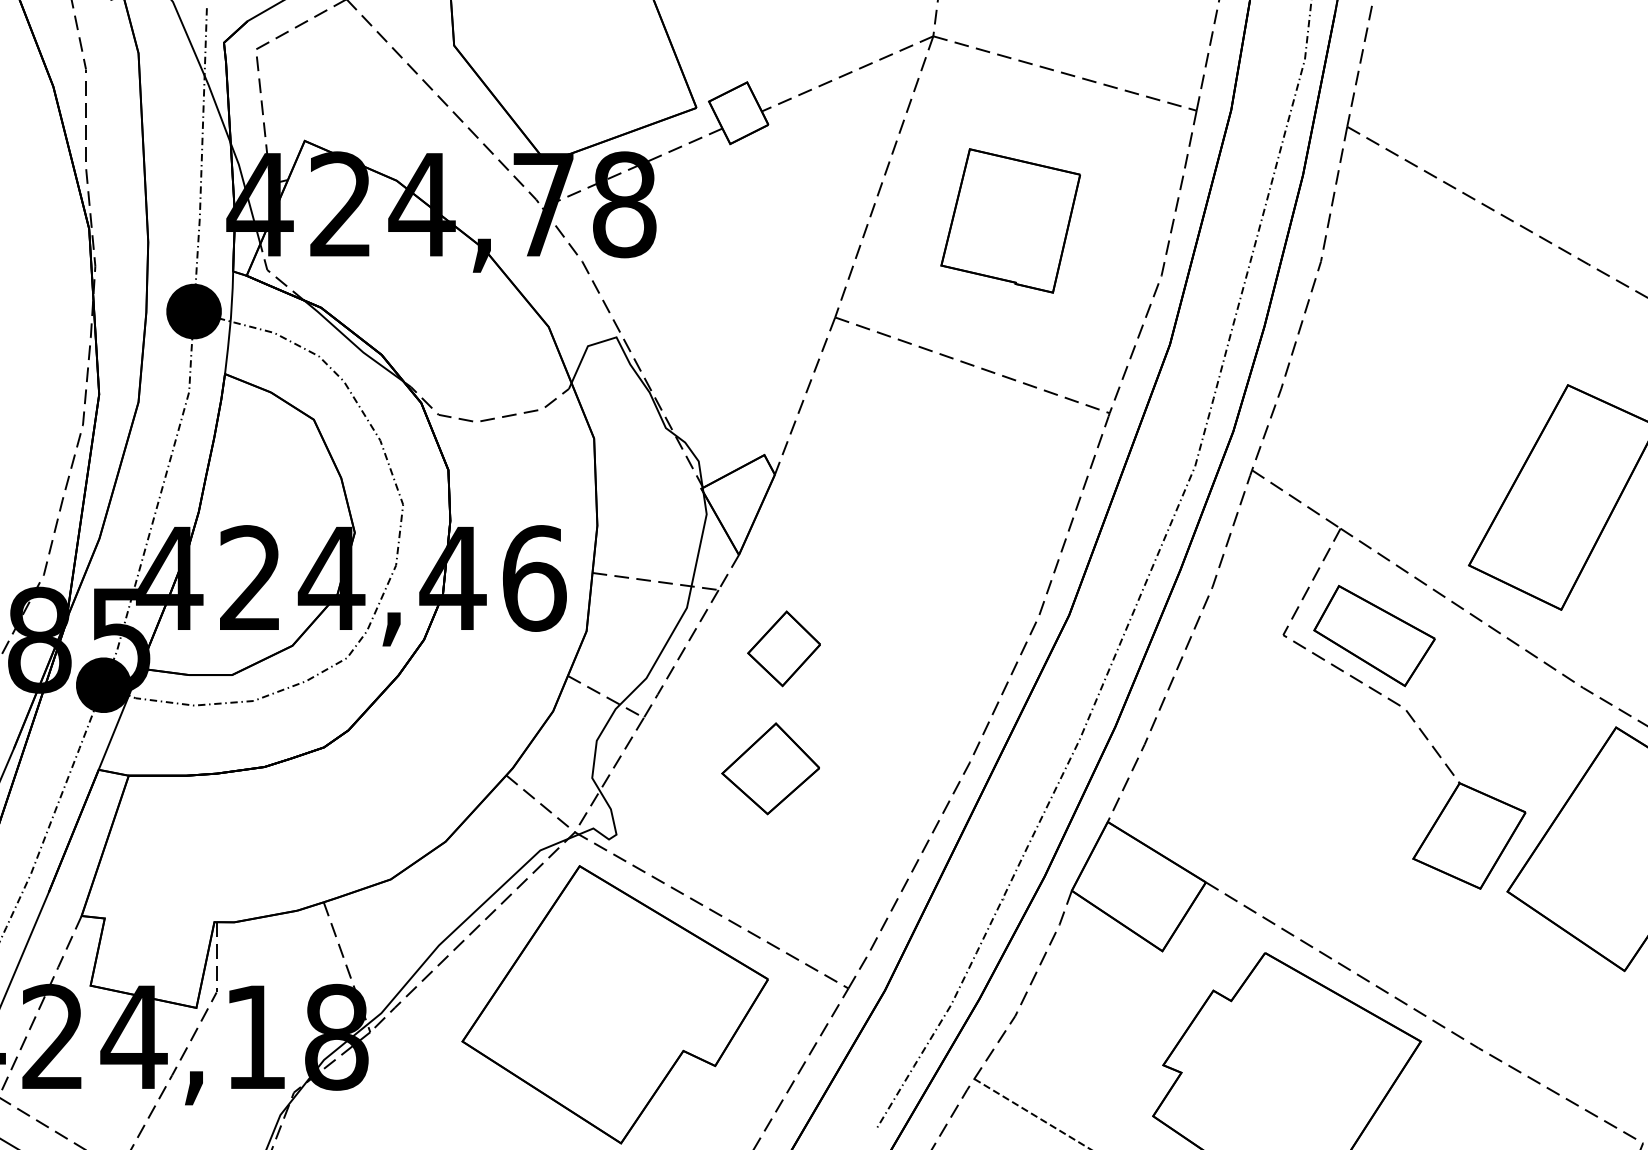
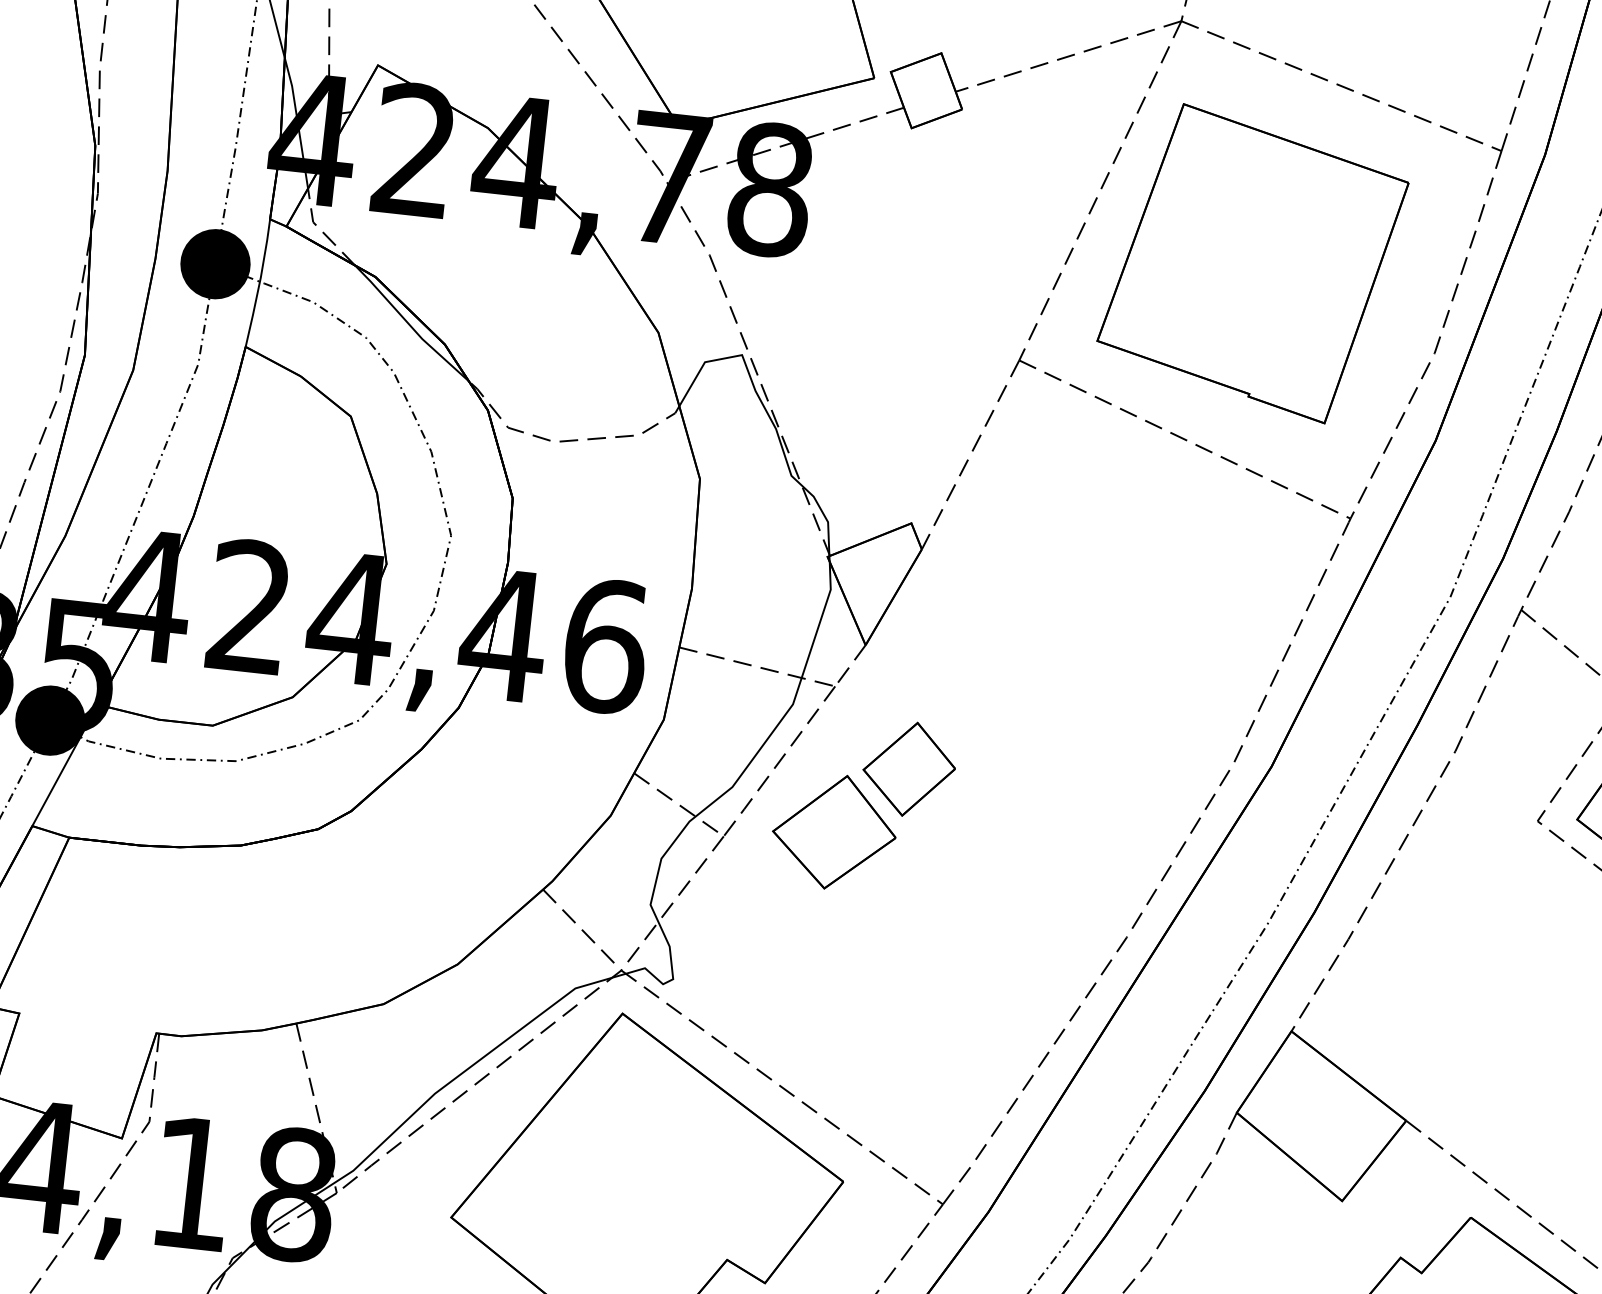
part: (1010, 220) -> (1252, 263), size x1.67
part: (770, 768) -> (834, 831), moved

